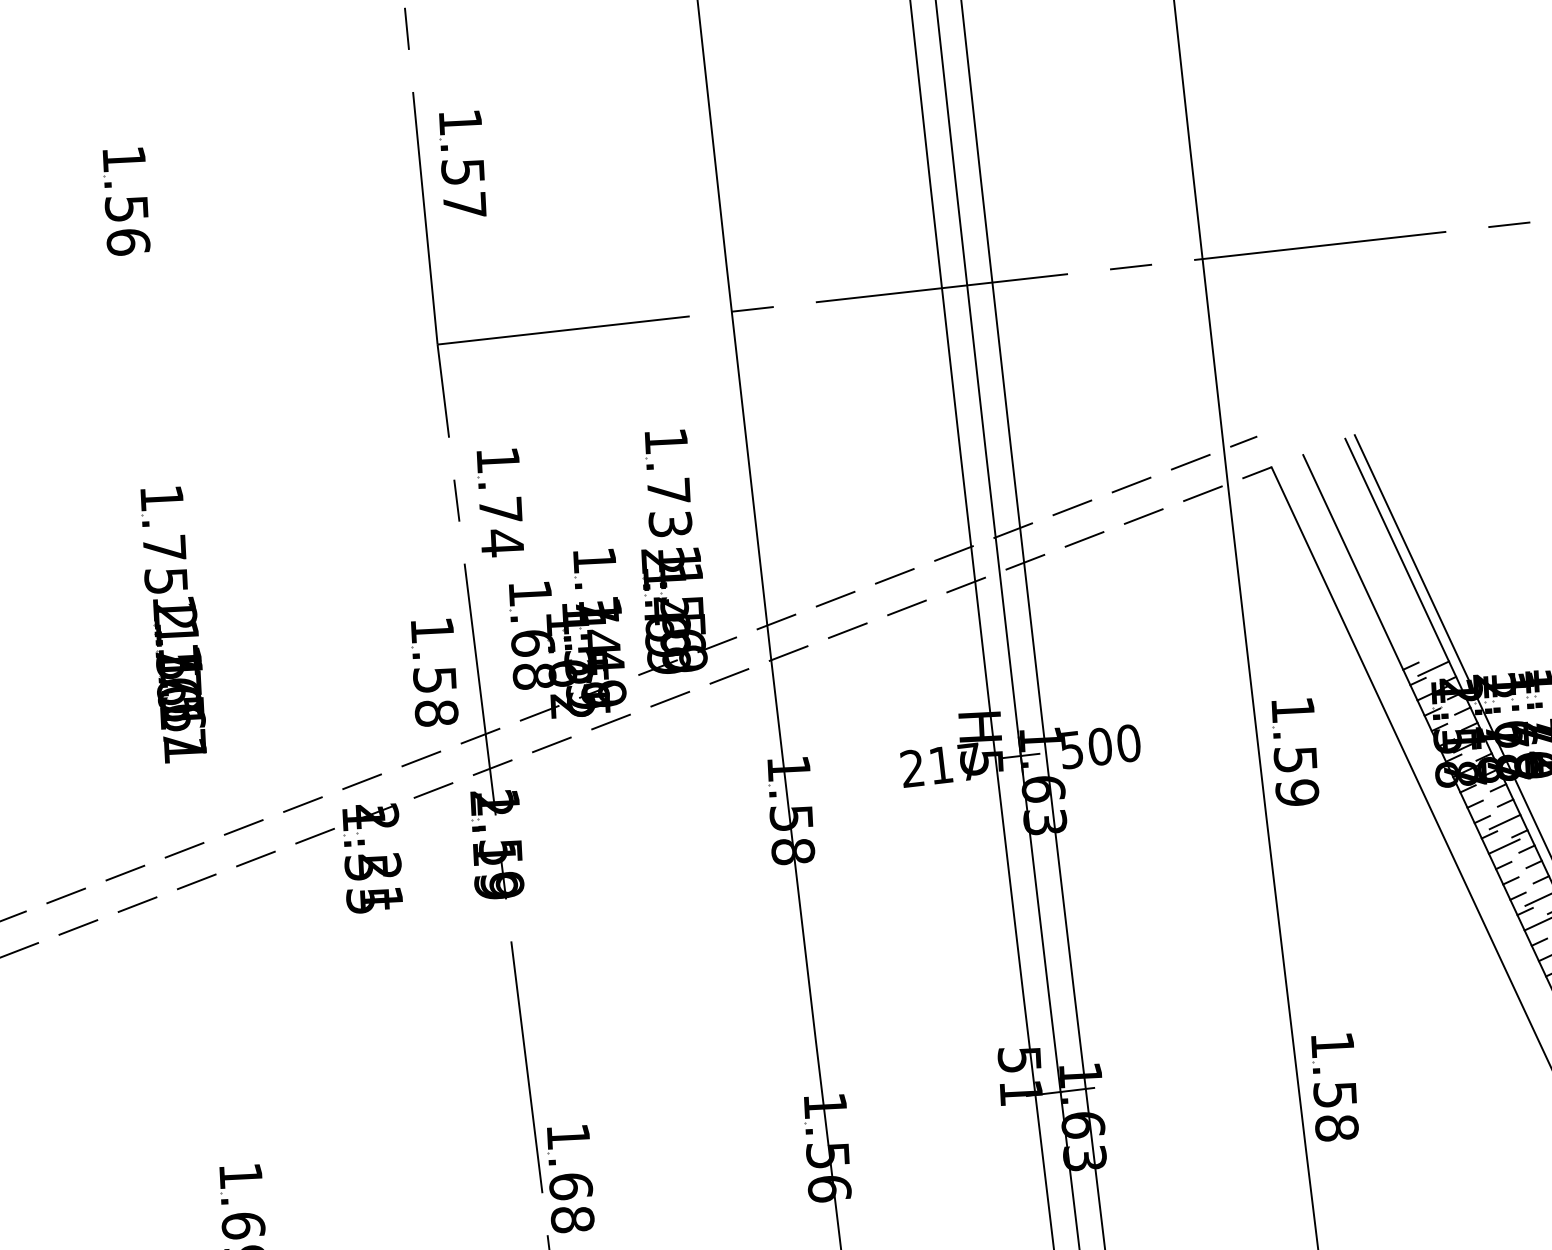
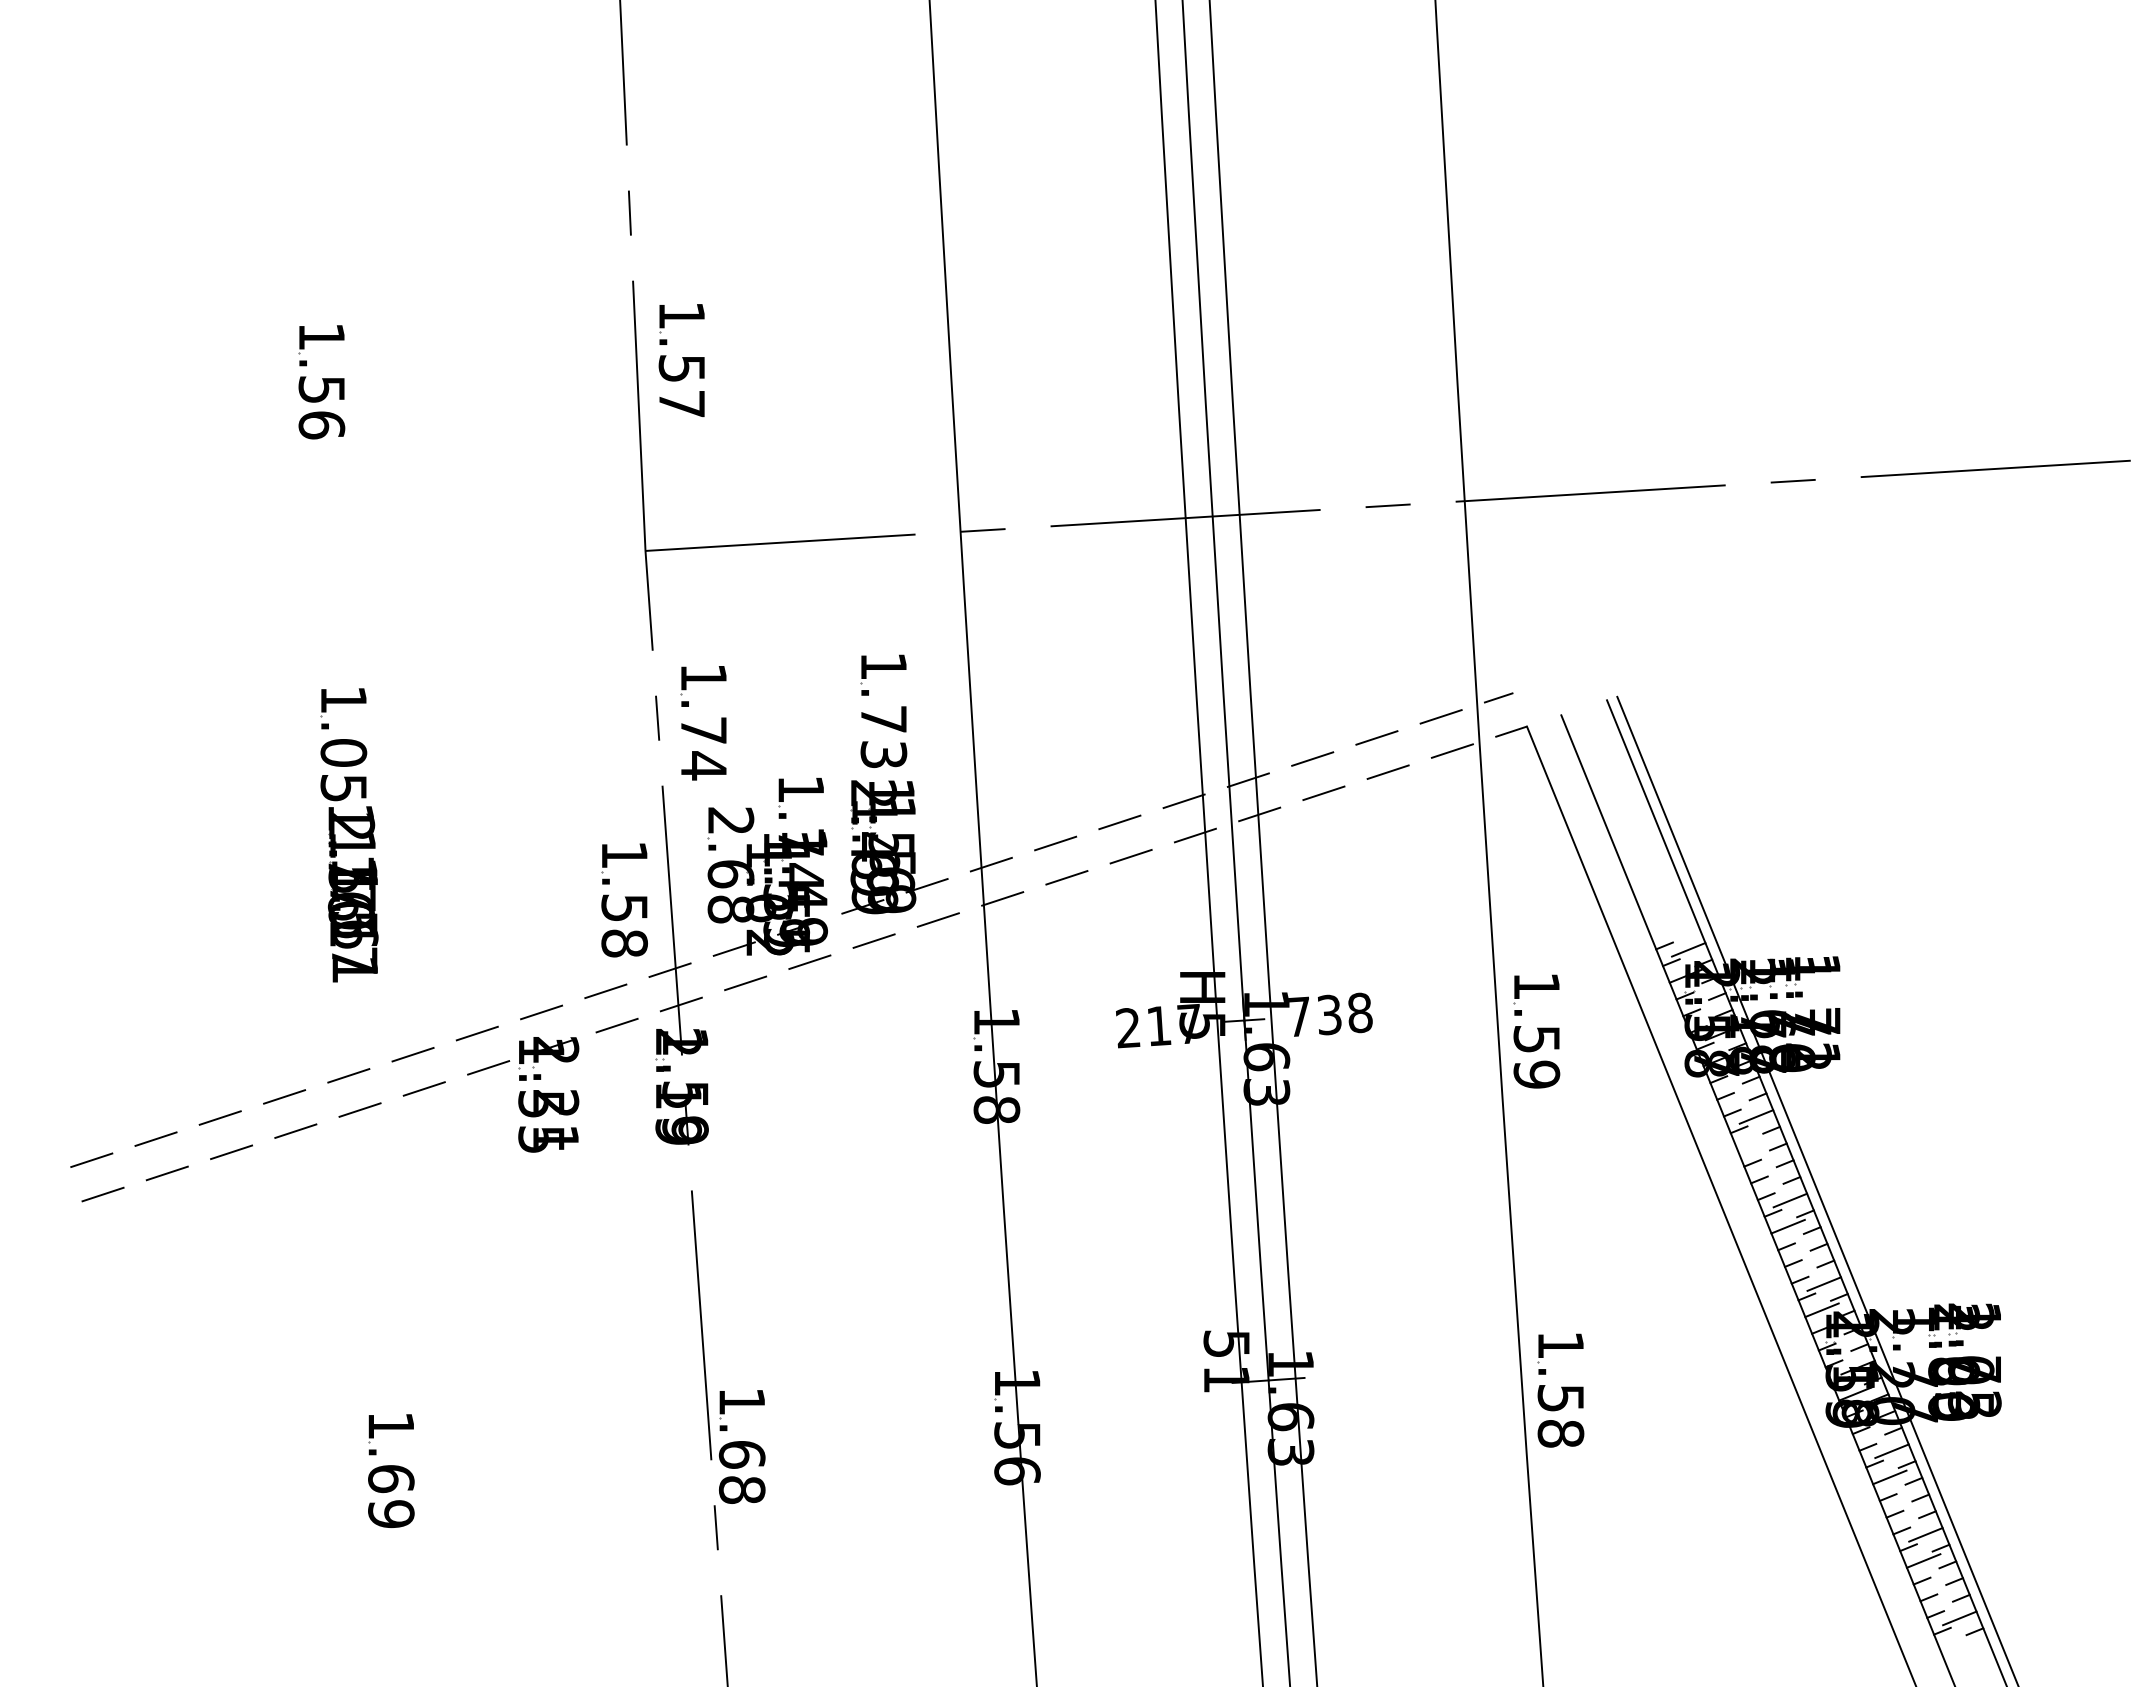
text: (164, 547) -> (343, 752), 1.75 -> 1.05
text: (530, 592) -> (731, 820), 1.68 -> 2.68
text: (1101, 746) -> (1330, 1014), 500 -> 738
line: (1503, 846) -> (1753, 1142), removed

